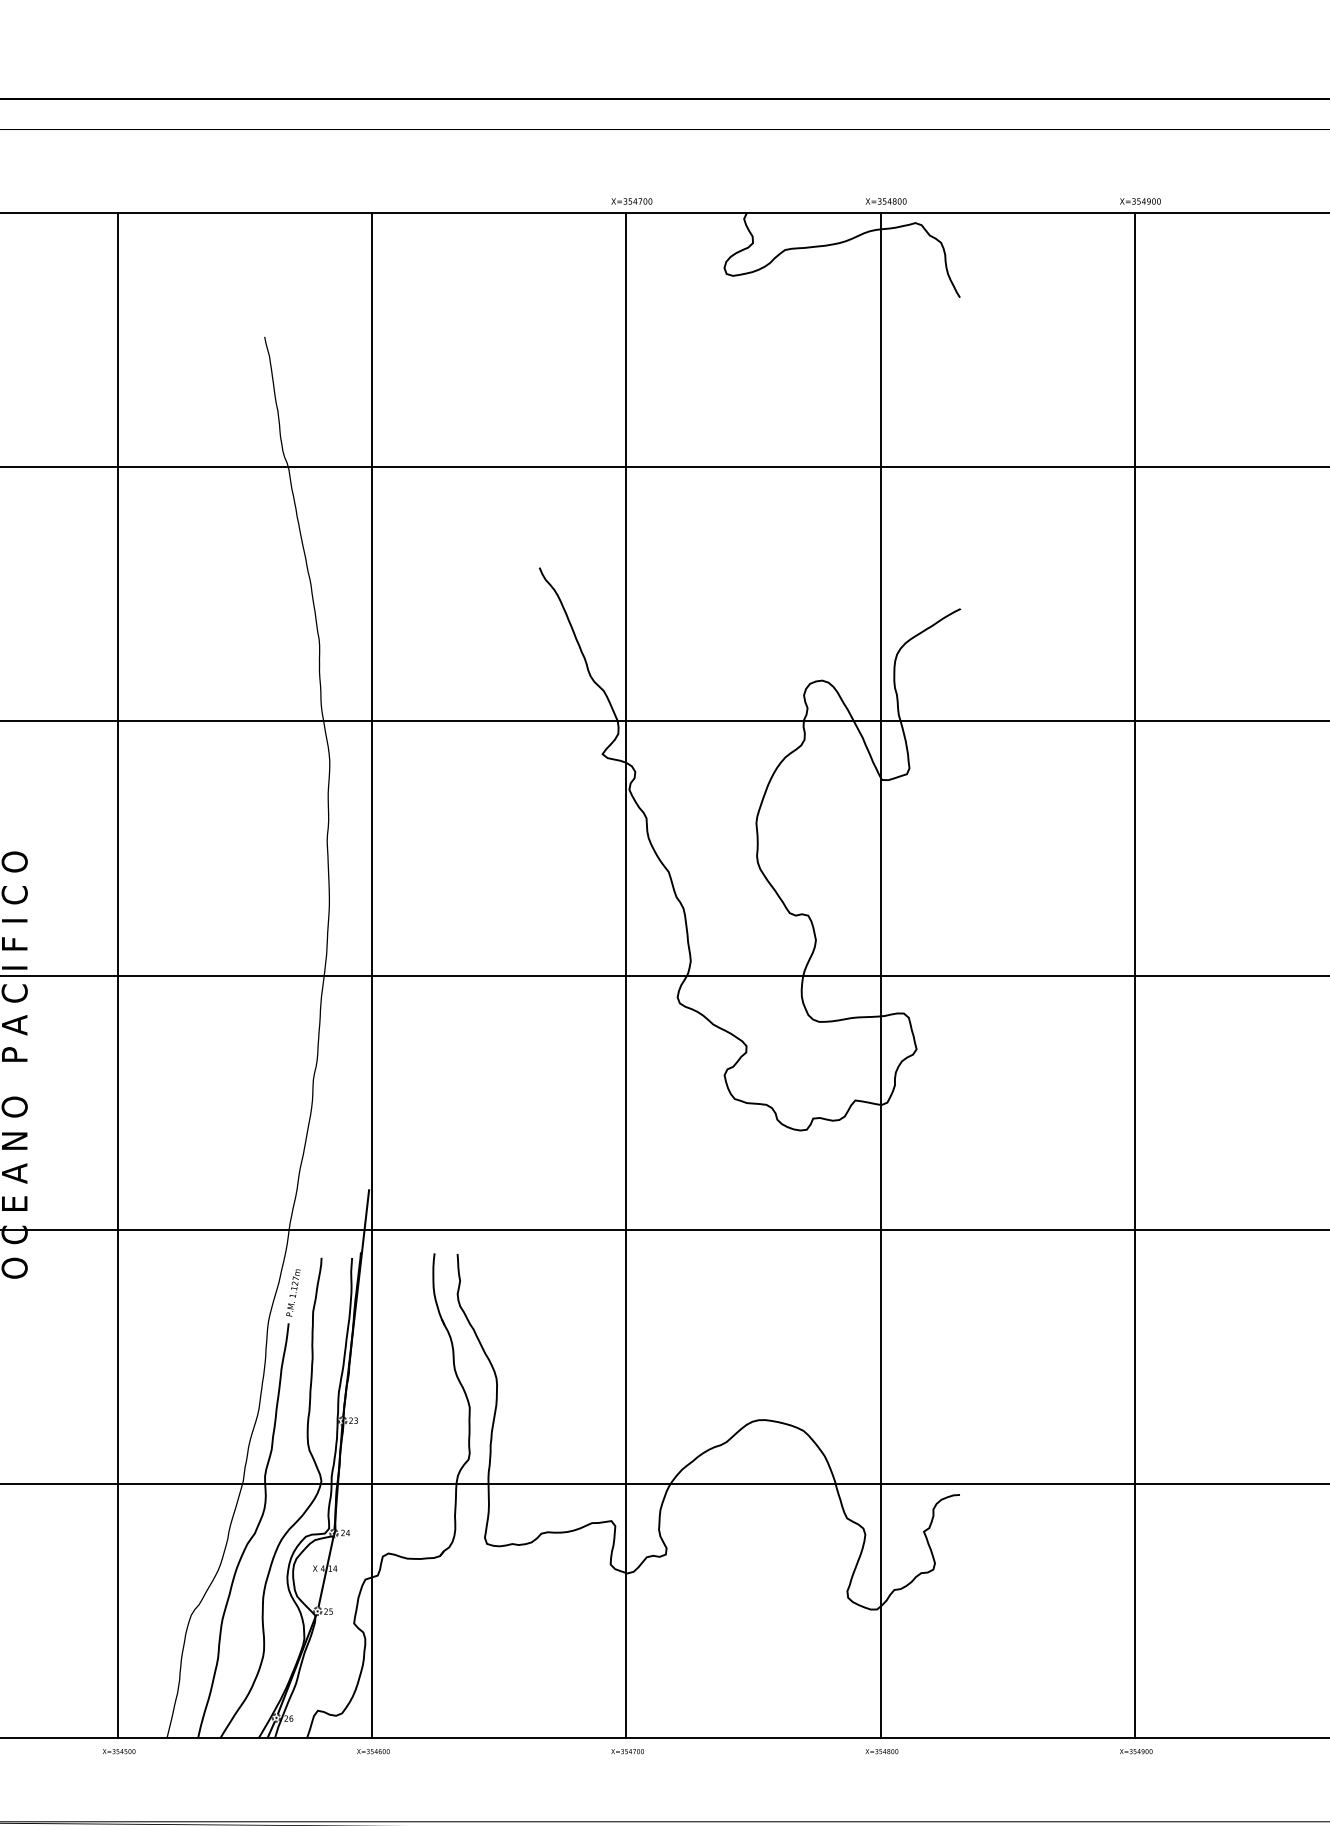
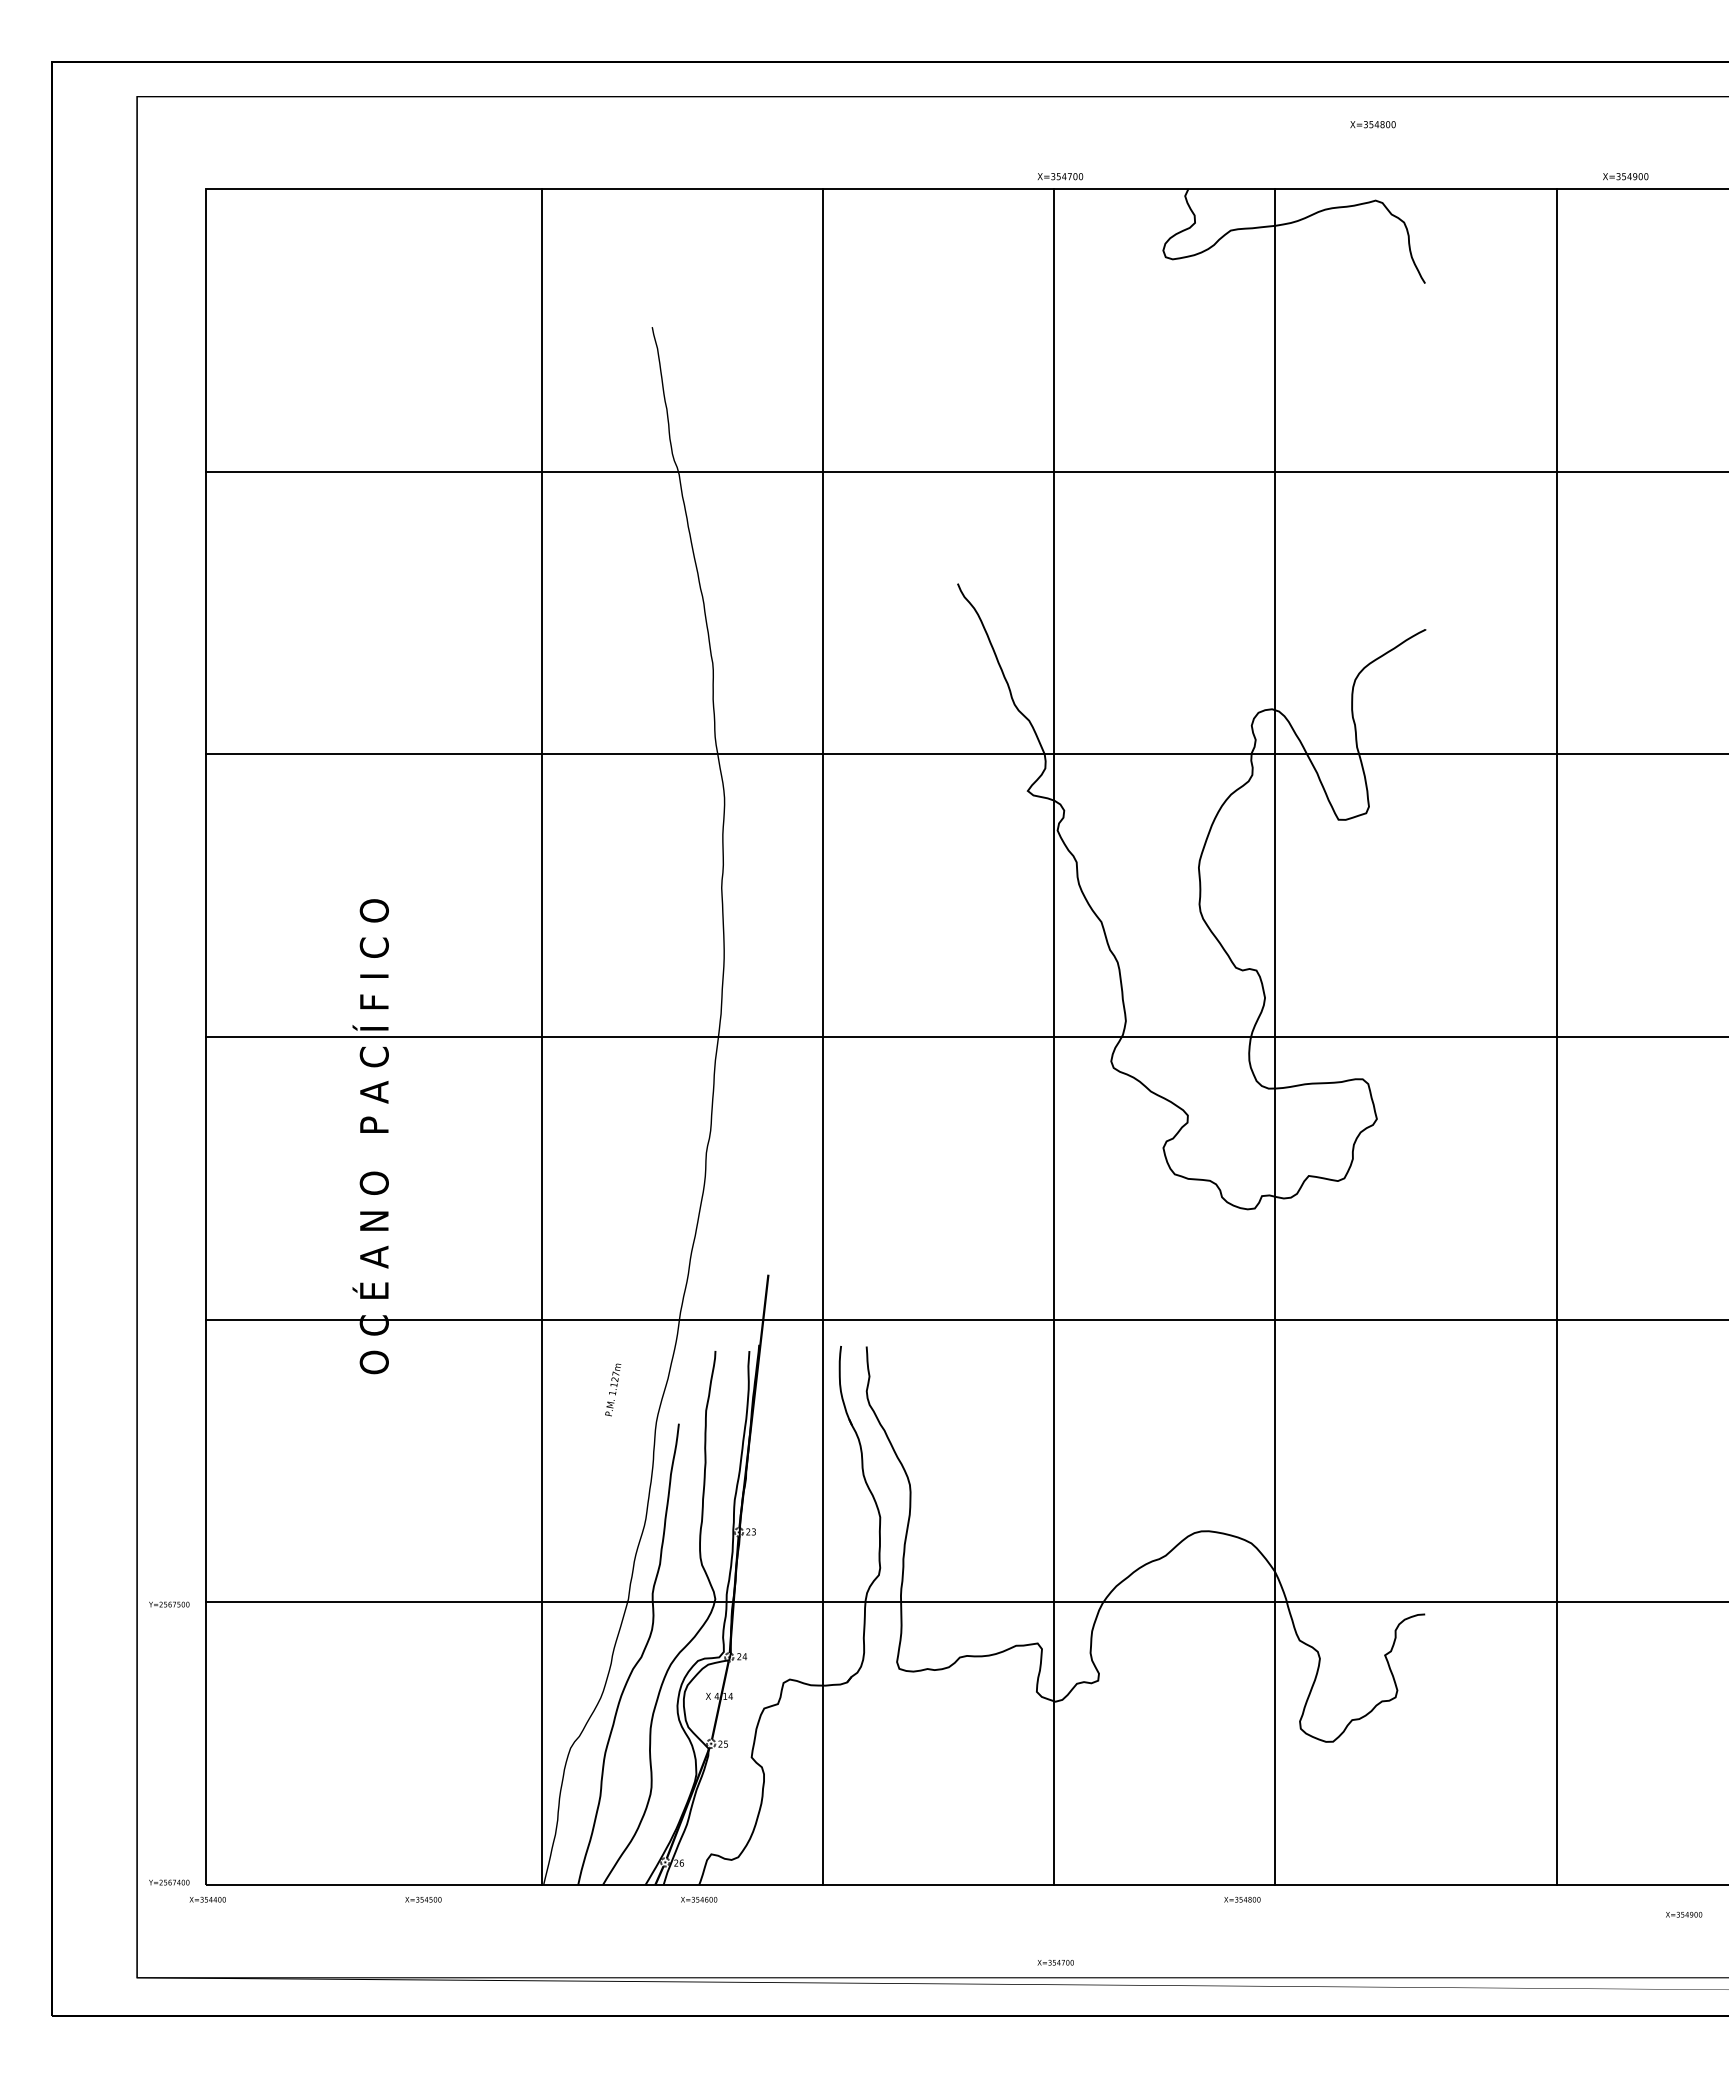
text: (885, 201) -> (1372, 124), moved
line: (117, 975) -> (541, 1037), moved
line: (371, 975) -> (823, 1037), moved
line: (880, 975) -> (1274, 1037), moved
line: (1134, 975) -> (1557, 1037), moved
text: (293, 1292) -> (613, 1389), moved
text: (119, 1751) -> (423, 1899), moved
text: (373, 1751) -> (699, 1899), moved
text: (627, 1751) -> (1055, 1962), moved
text: (882, 1751) -> (1242, 1899), moved
text: (1136, 1751) -> (1684, 1914), moved

